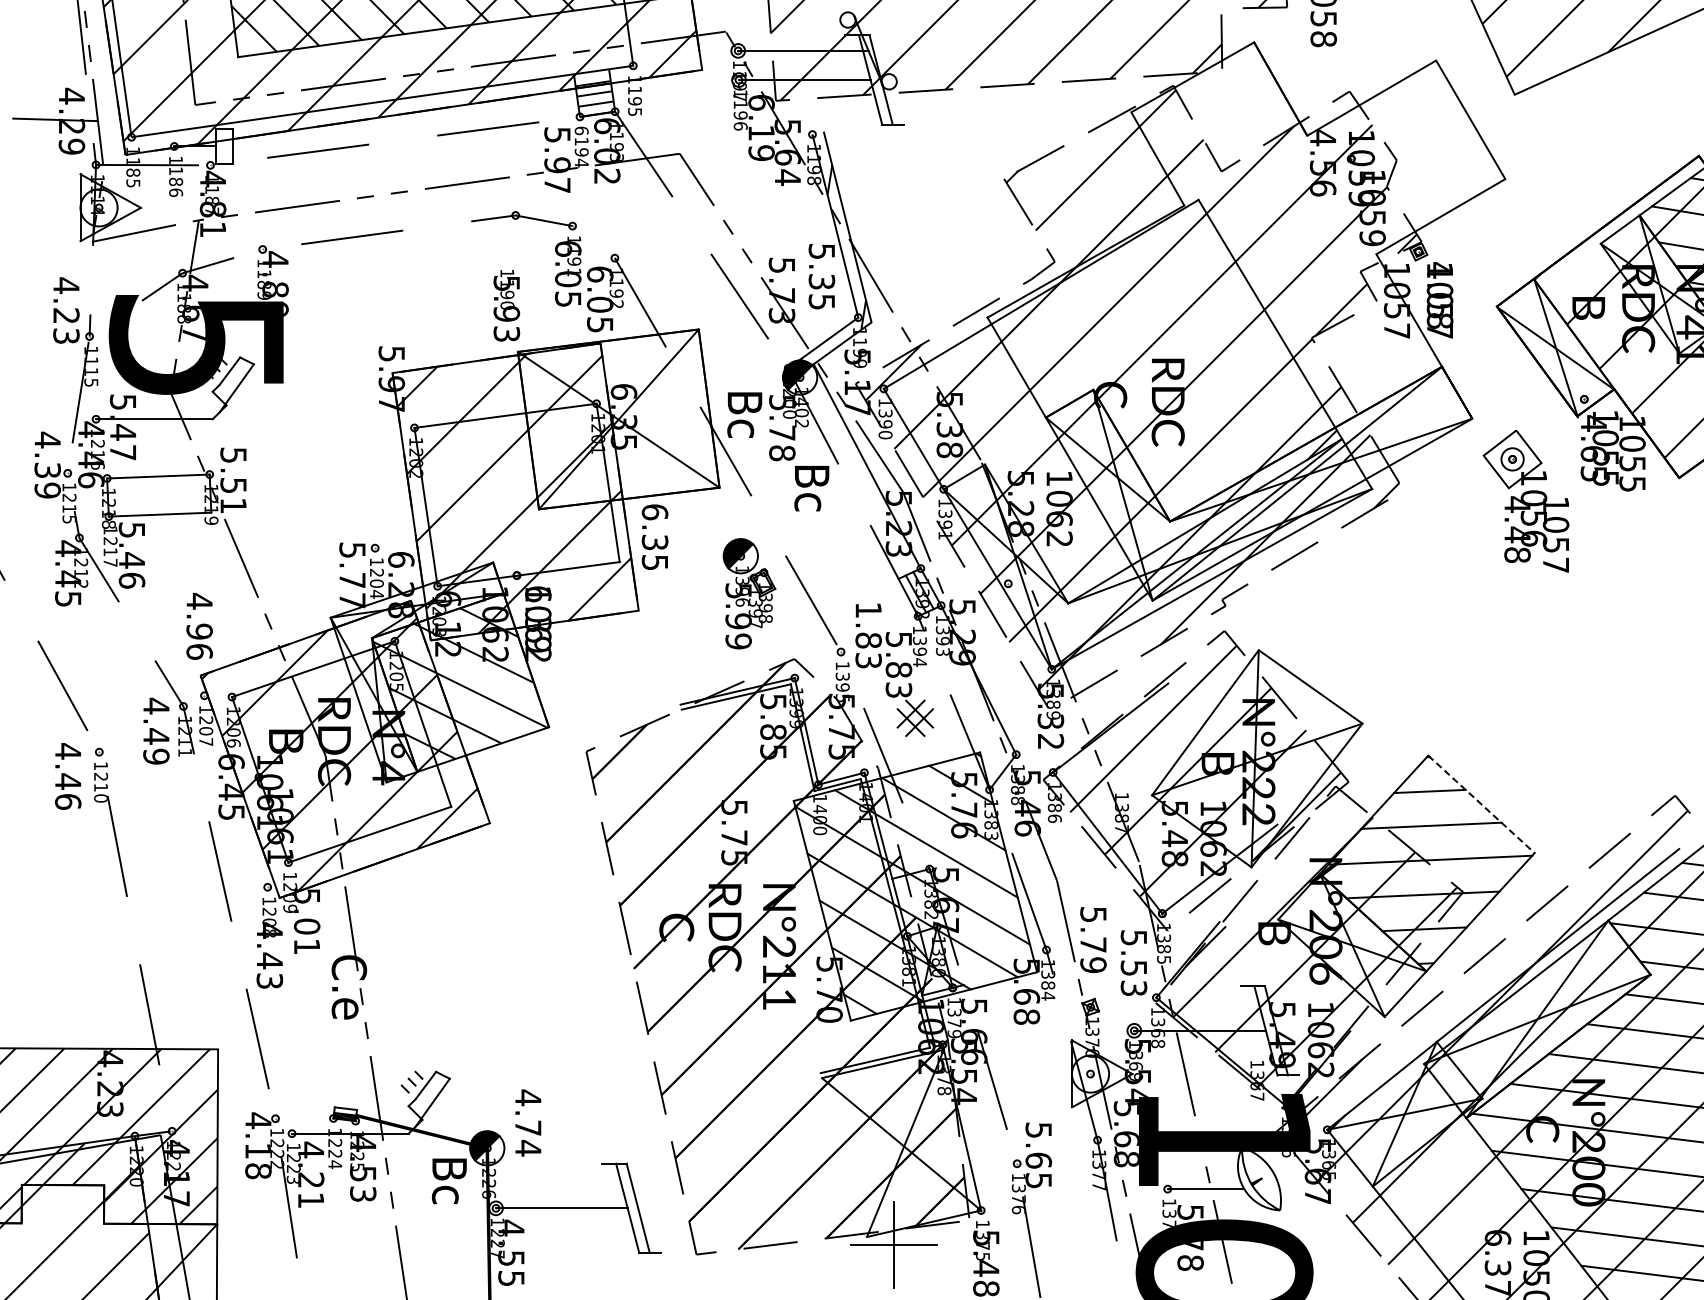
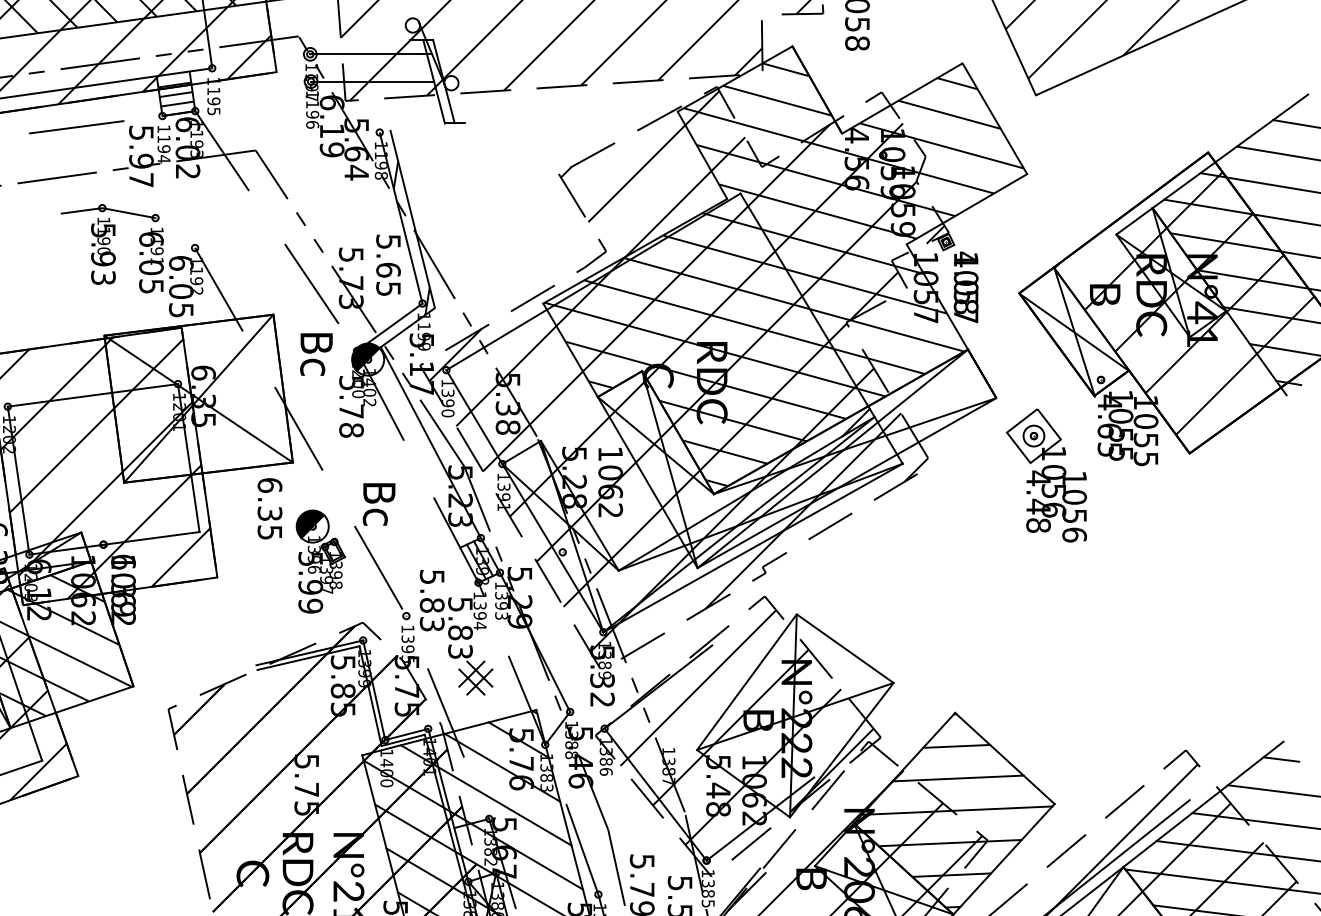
text: (581, 130) -> (163, 128), 6194 -> 1194
text: (821, 281) -> (388, 269), 5.35 -> 5.65
hatch: (1245, 286) -> (784, 274), added
text: (506, 305) -> (103, 251), moved
text: (744, 414) -> (316, 353), moved
text: (811, 488) -> (378, 504), moved
text: (654, 536) -> (269, 508), moved
text: (1555, 565) -> (1074, 535), 1057 -> 1056
text: (868, 609) -> (432, 576), 1.83 -> 5.83
line: (1481, 804) -> (1004, 758), dashed -> solid

